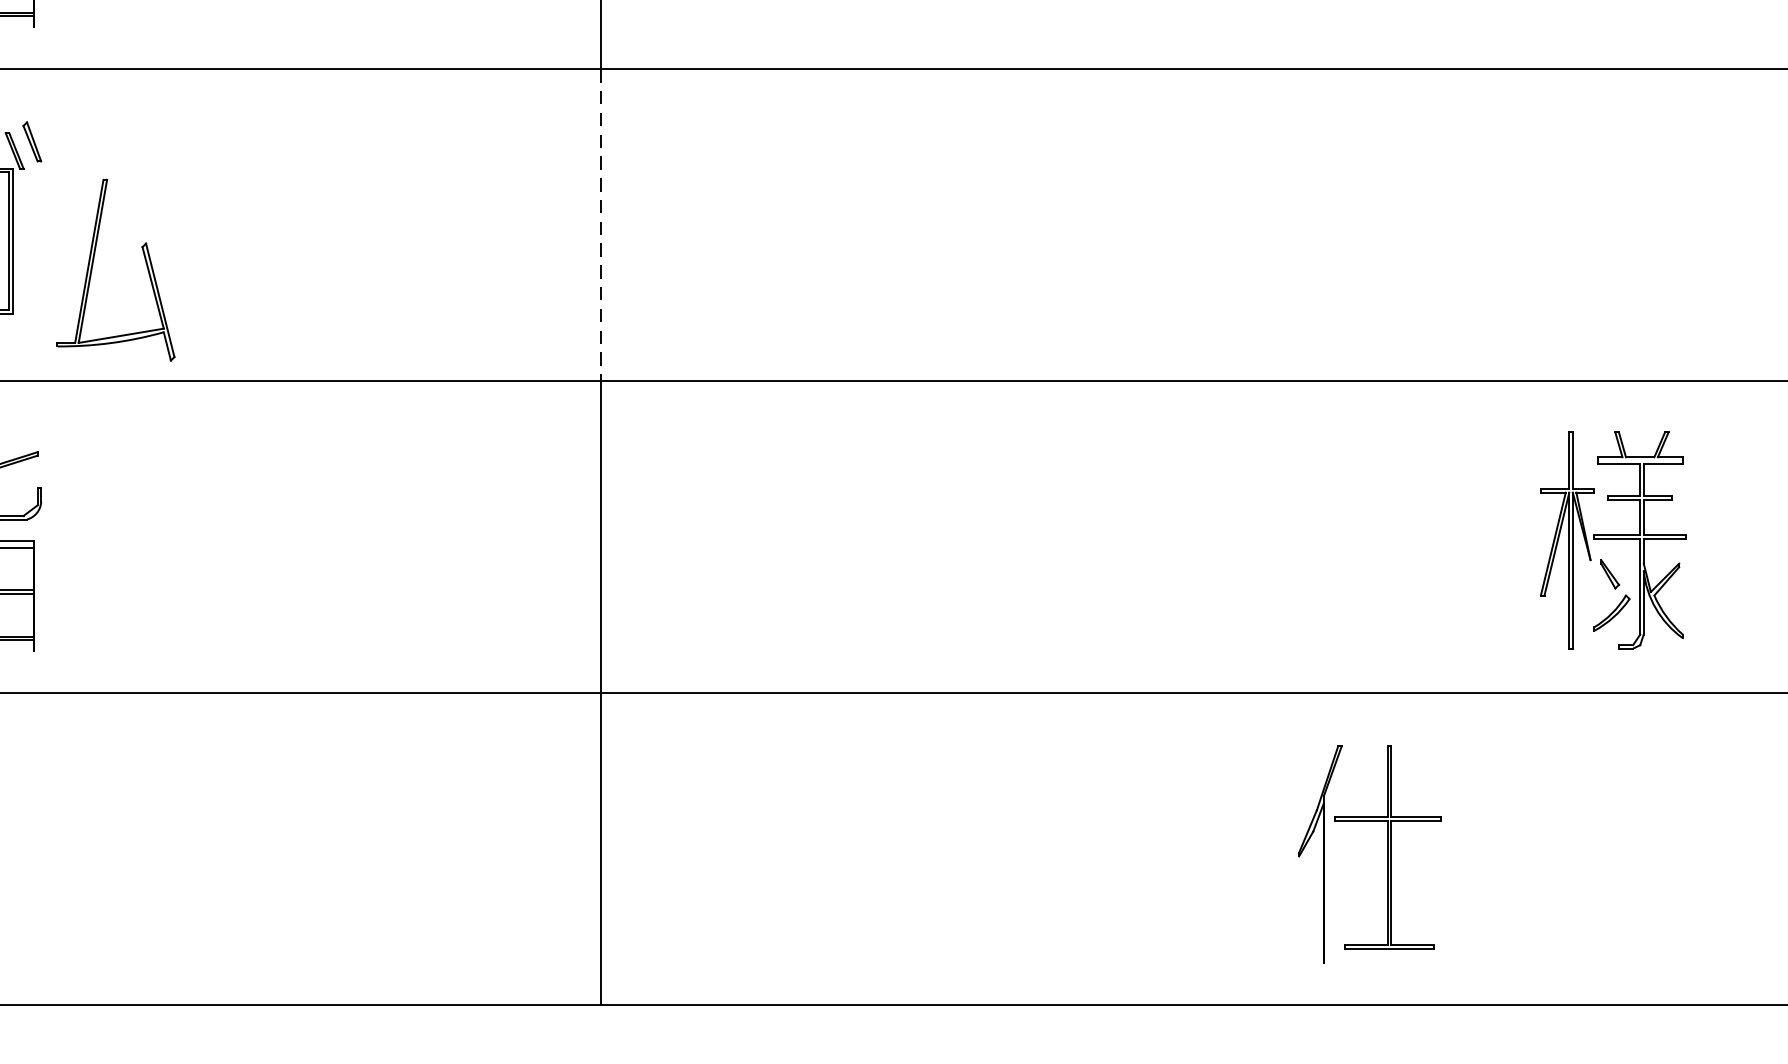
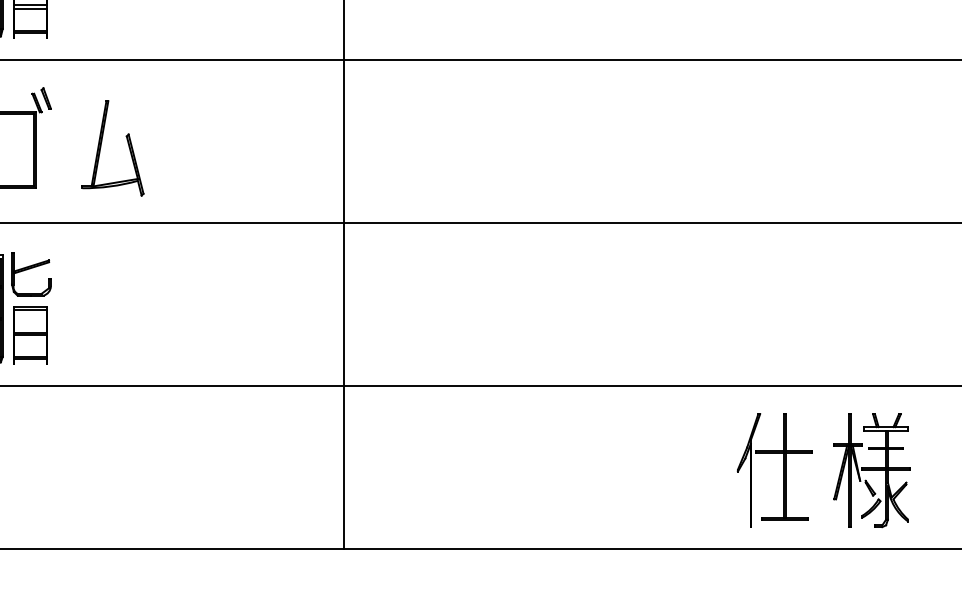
line: (601, 226) -> (343, 142), dashed -> solid
part: (94, 268) -> (101, 147), moved
part: (1612, 540) -> (871, 470), moved
part: (1386, 854) -> (783, 470), moved

